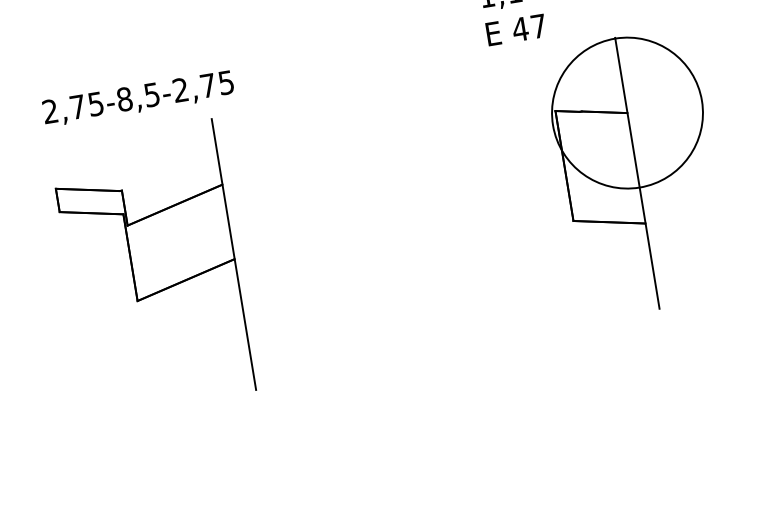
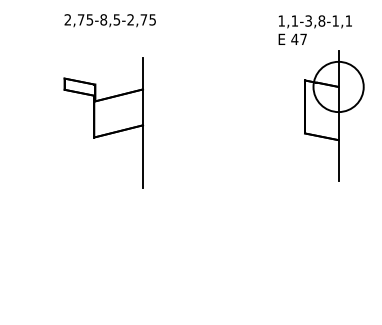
text: (136, 98) -> (109, 20), moved
circle: (627, 112) -> (338, 86), size x0.7

